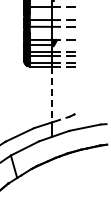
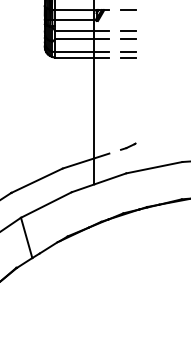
line: (51, 94) -> (93, 108), dashed -> solid

